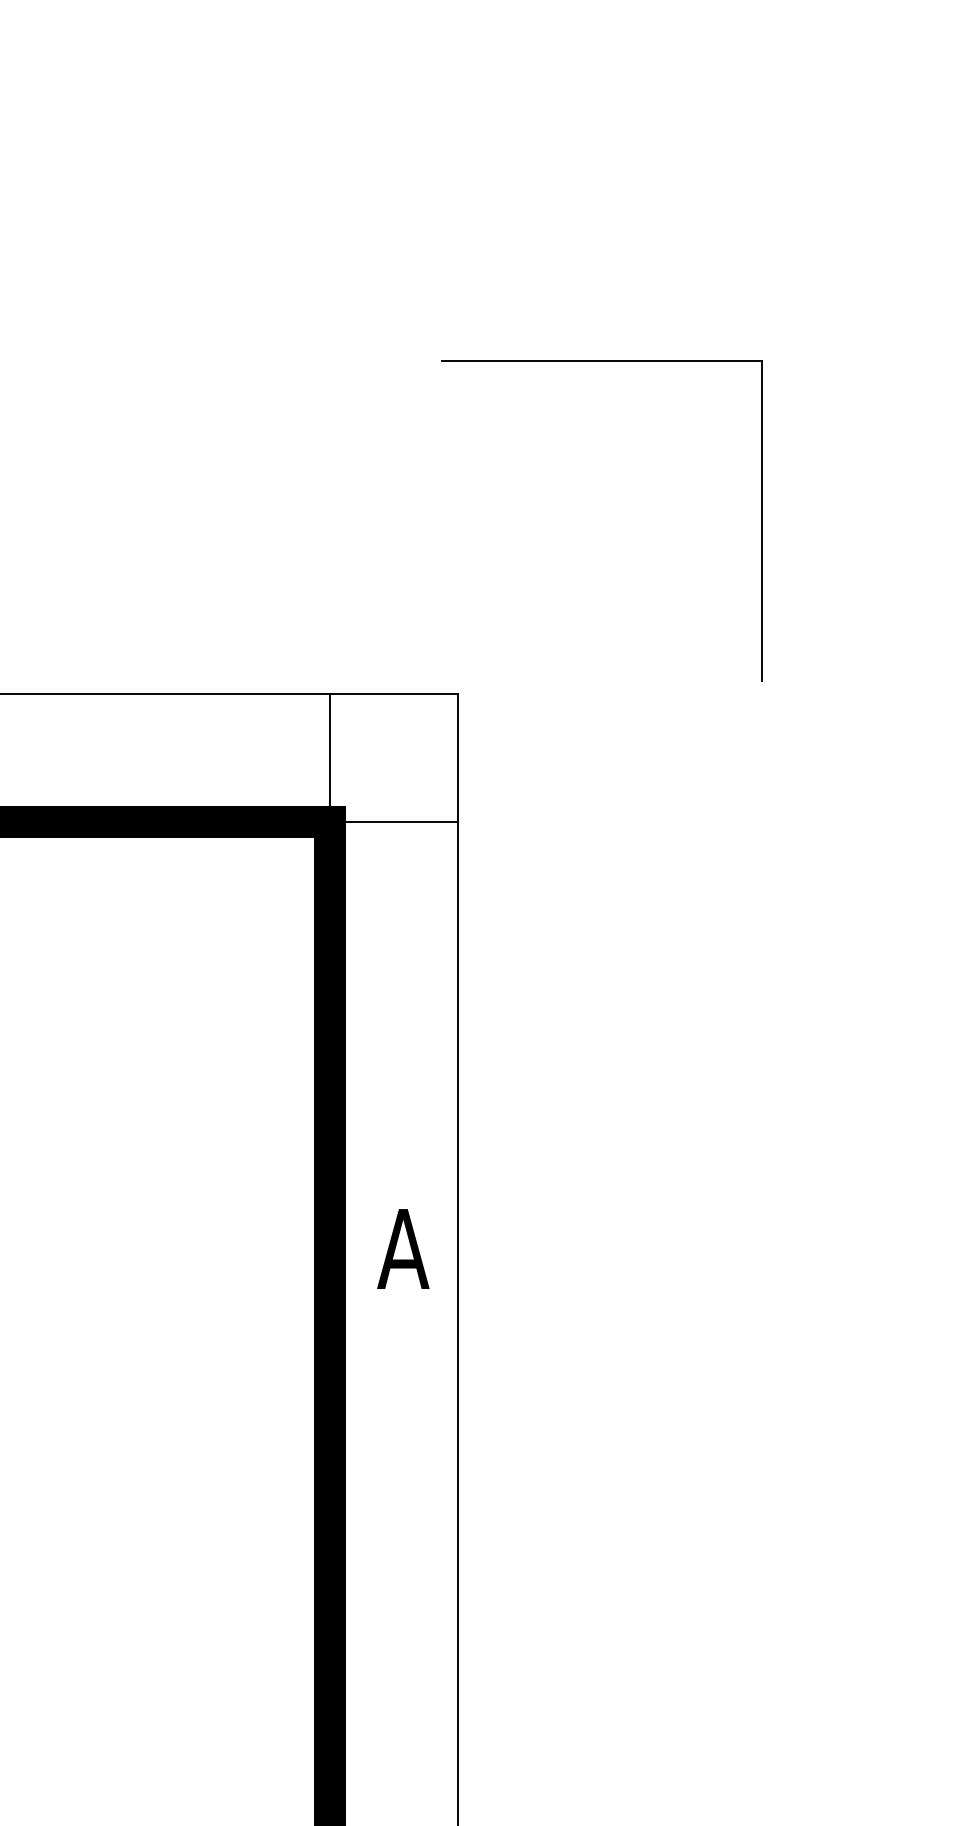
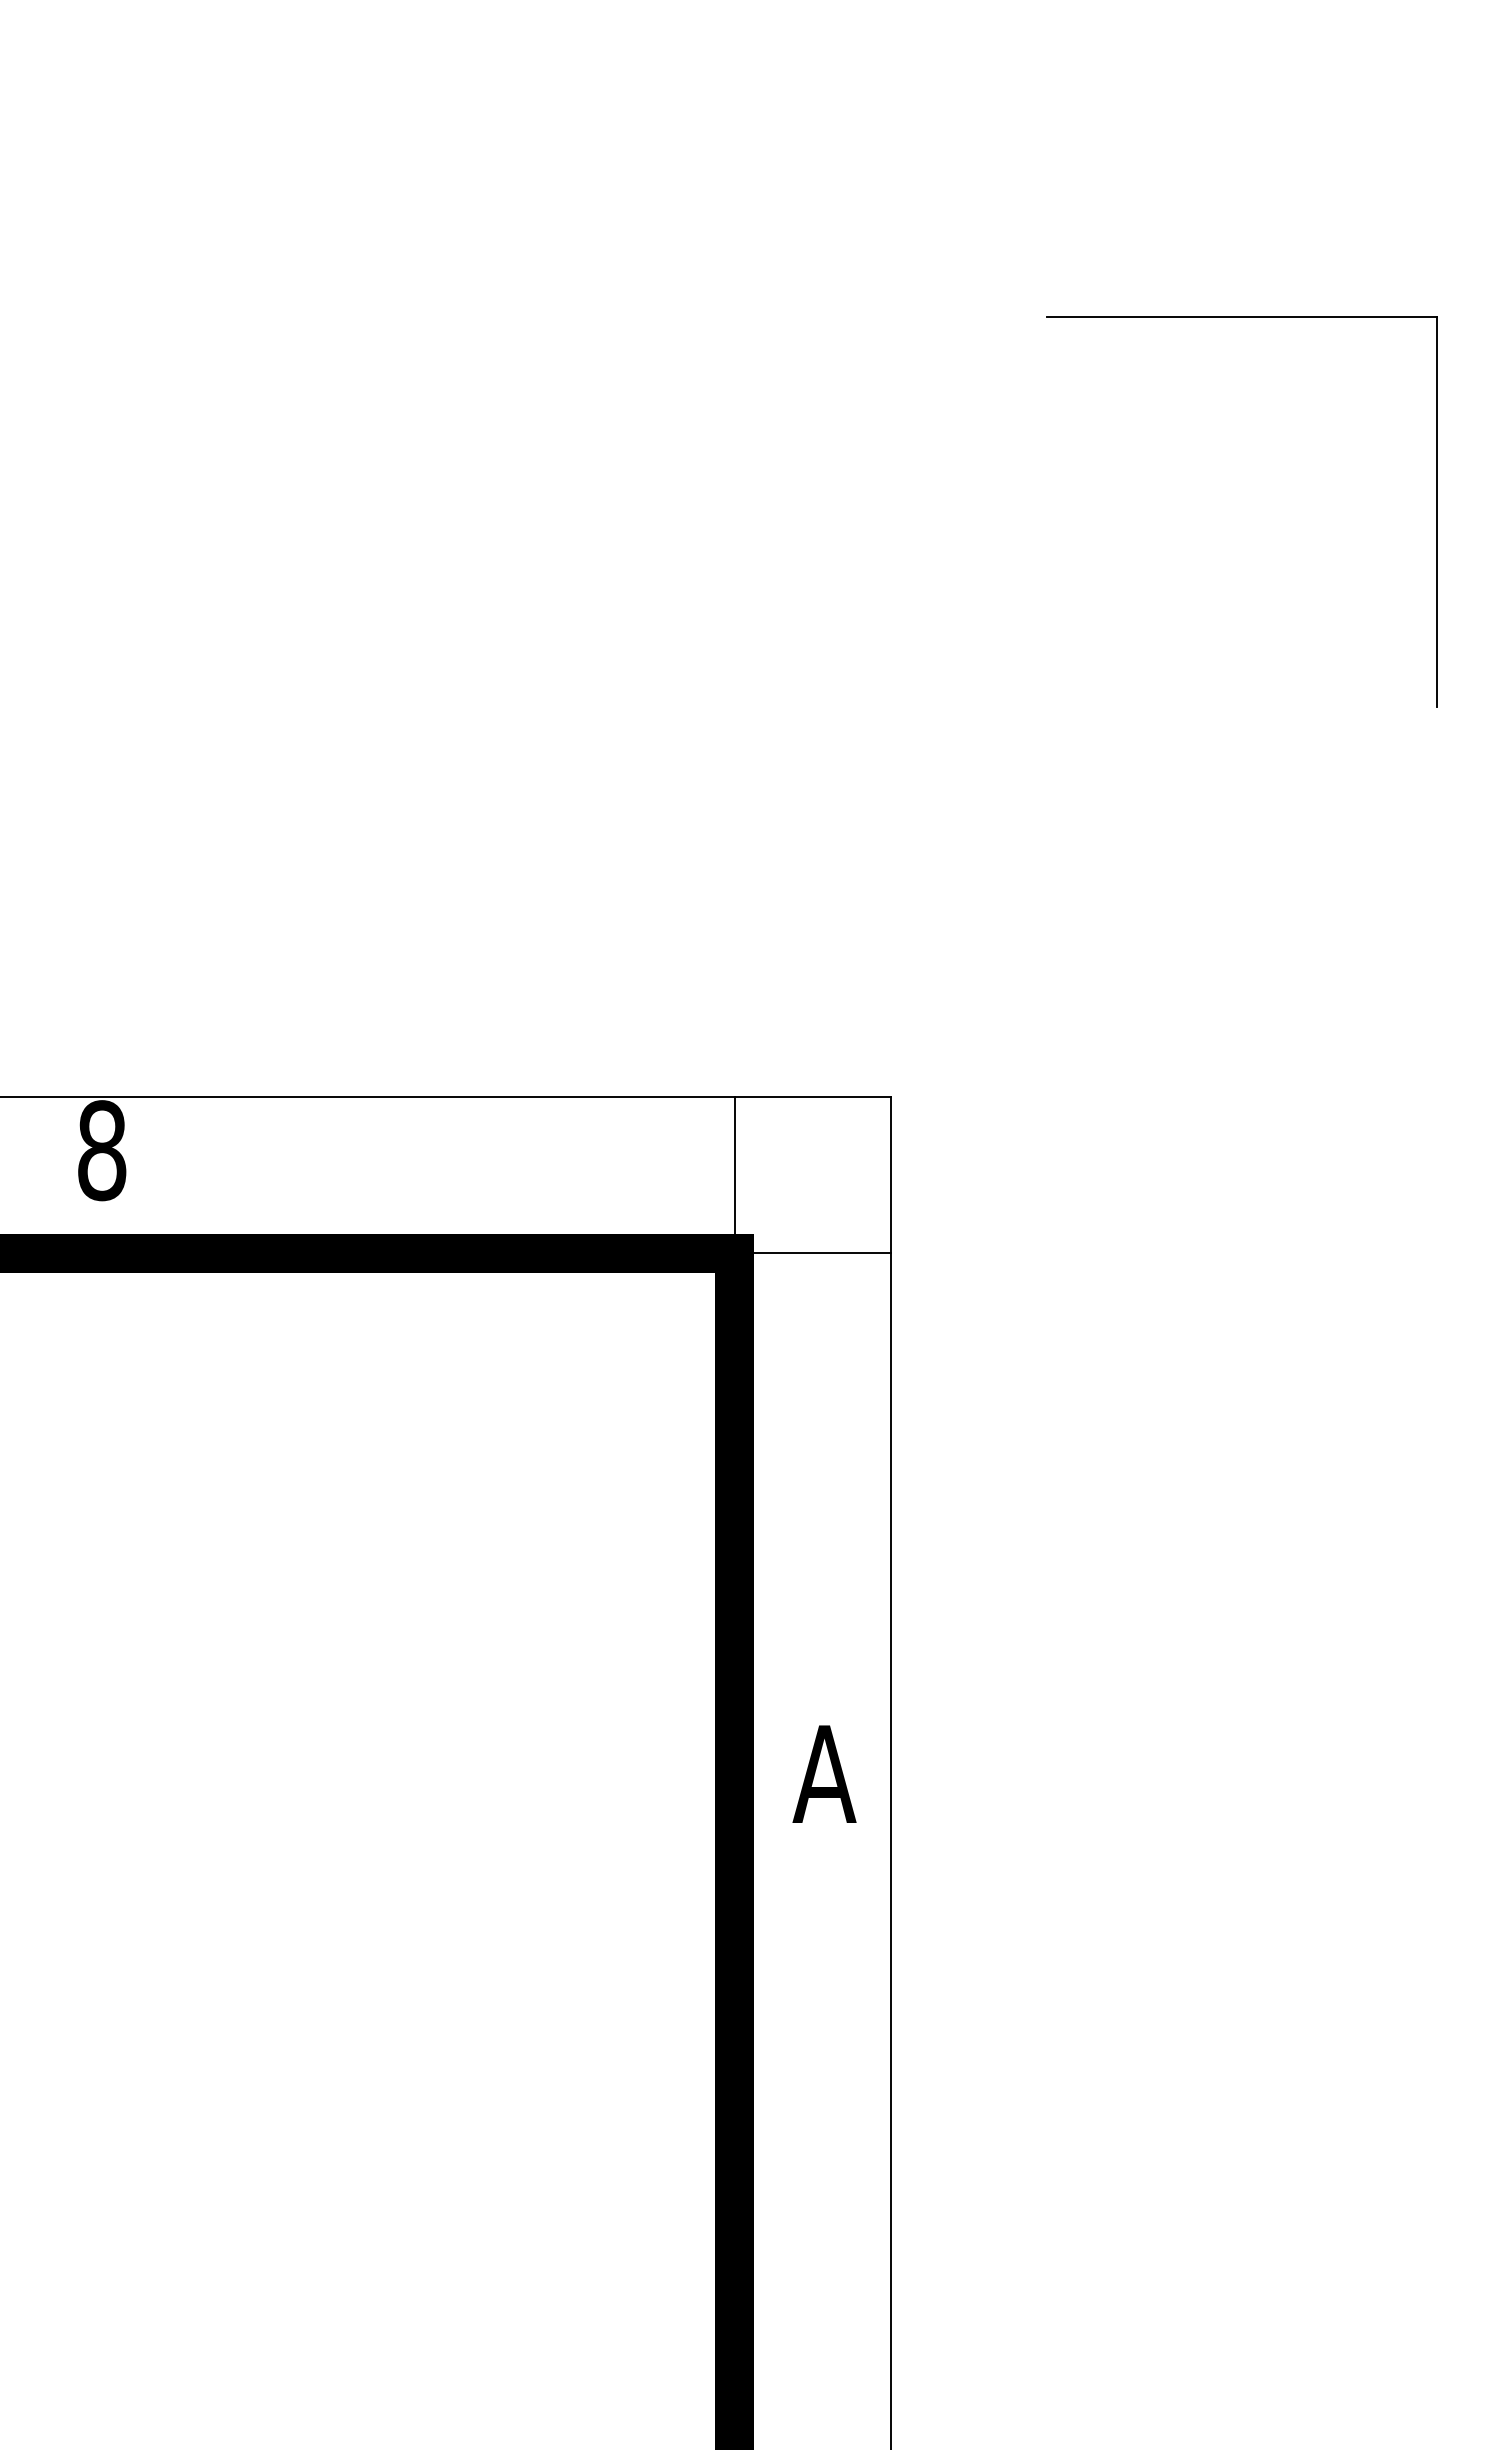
part: (601, 361) -> (1241, 317), moved

